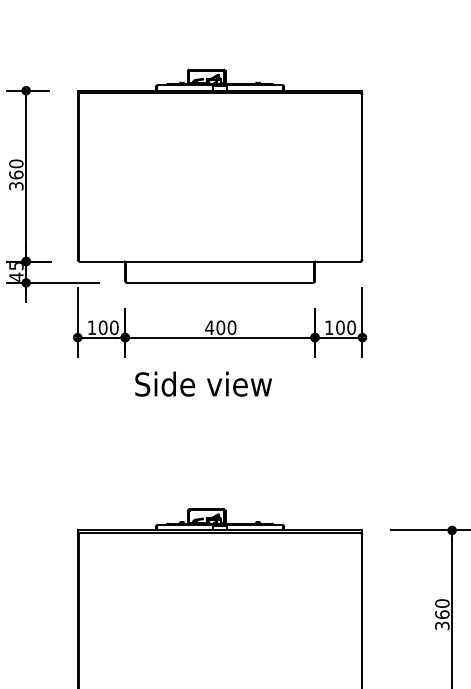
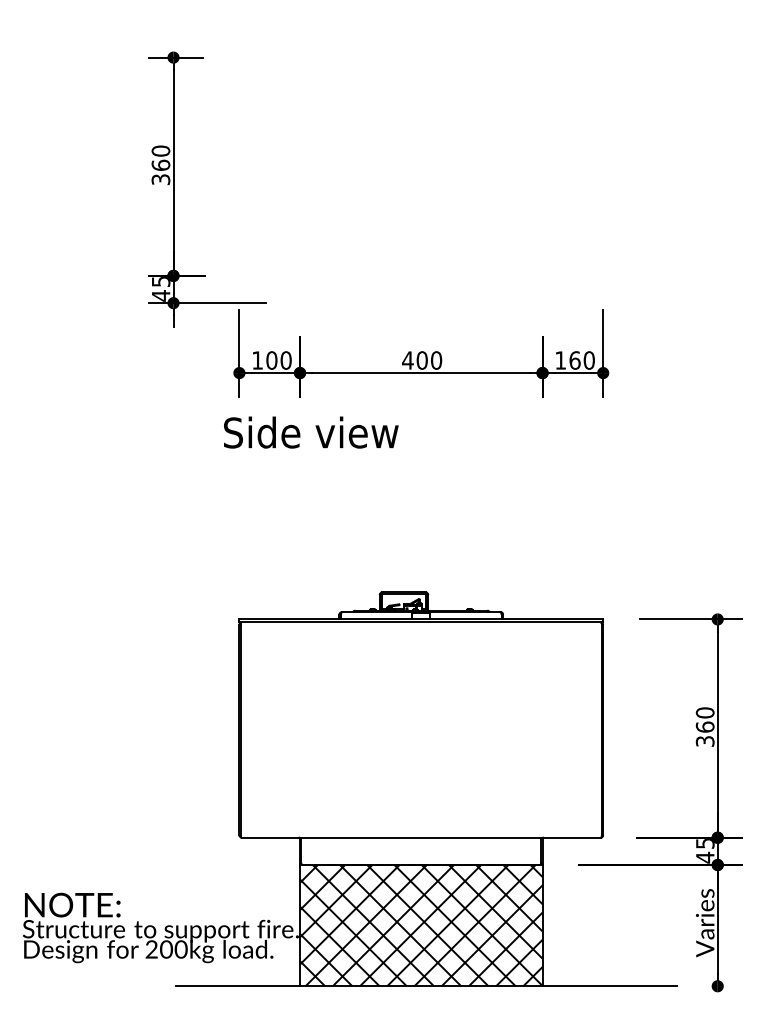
part: (219, 175) -> (420, 166), removed
text: (340, 327) -> (574, 360), 100 -> 160
text: (203, 384) -> (311, 432), moved

